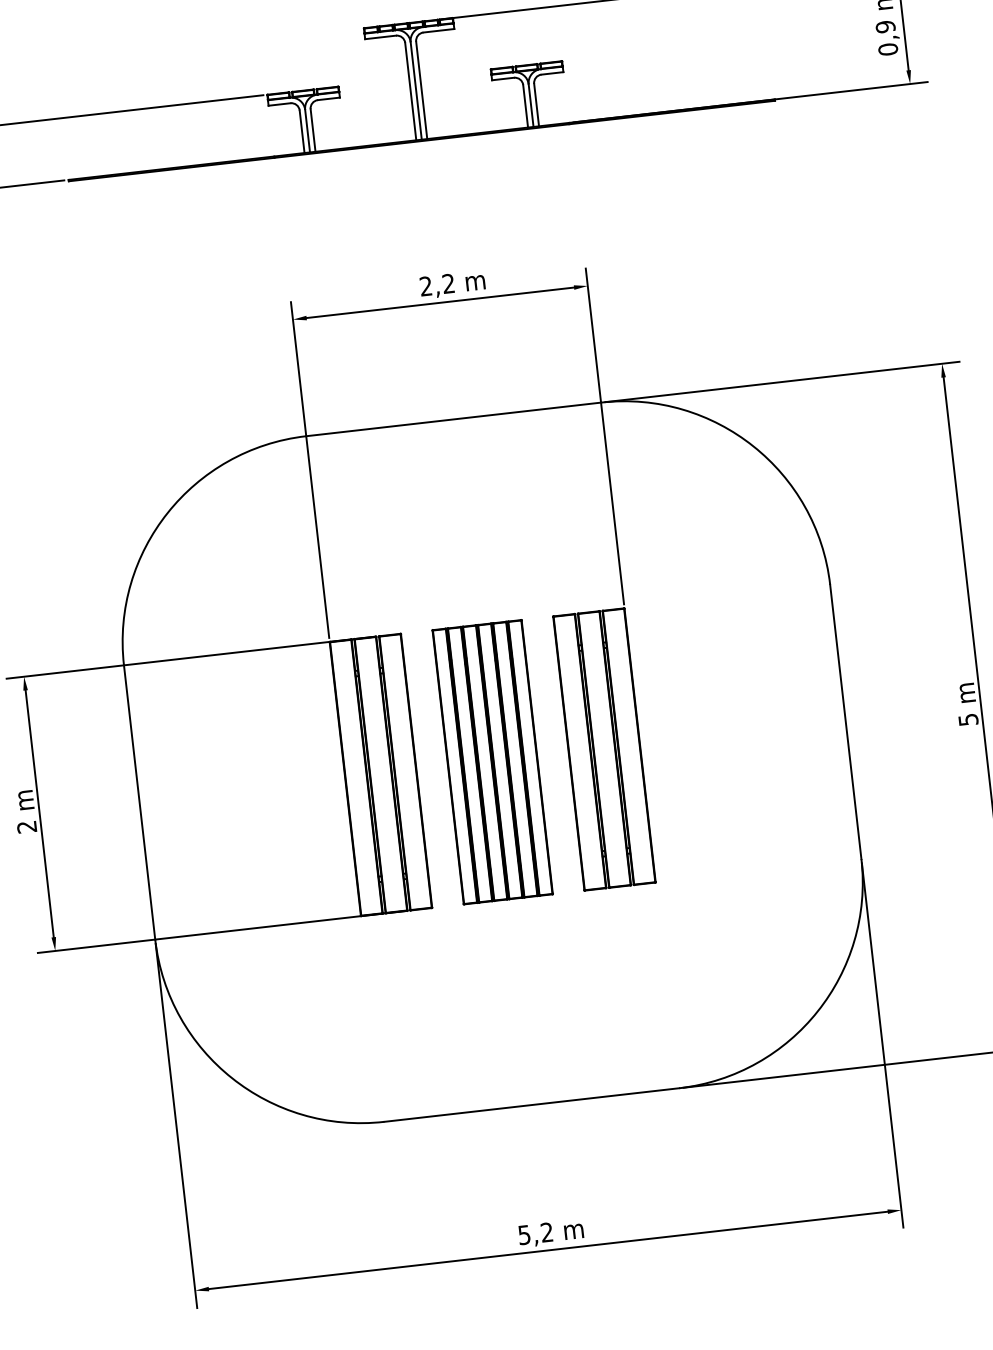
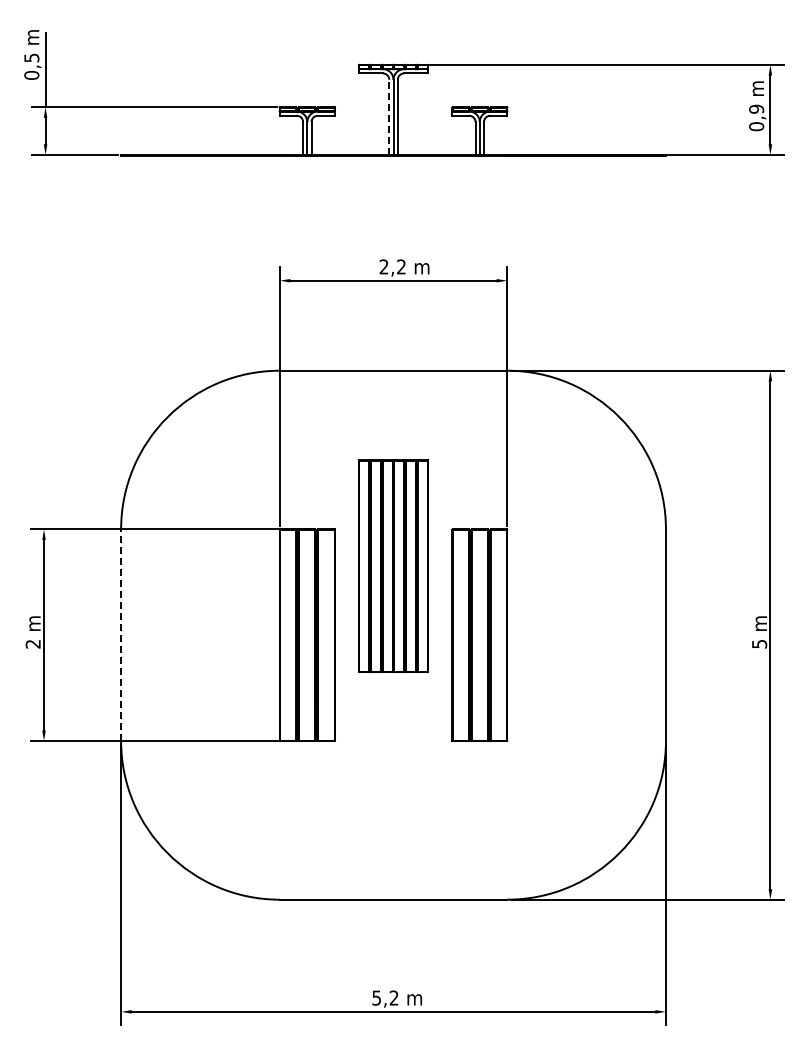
line: (411, 91) -> (389, 117), solid -> dashed
part: (492, 762) -> (393, 566), moved
line: (140, 802) -> (121, 635), solid -> dashed

